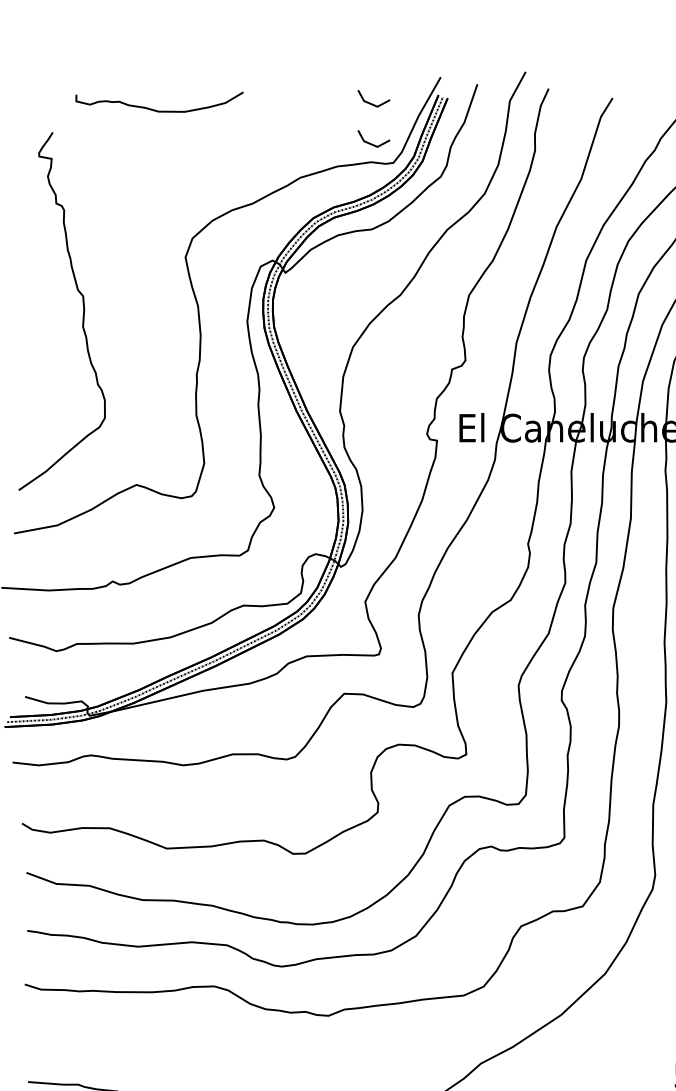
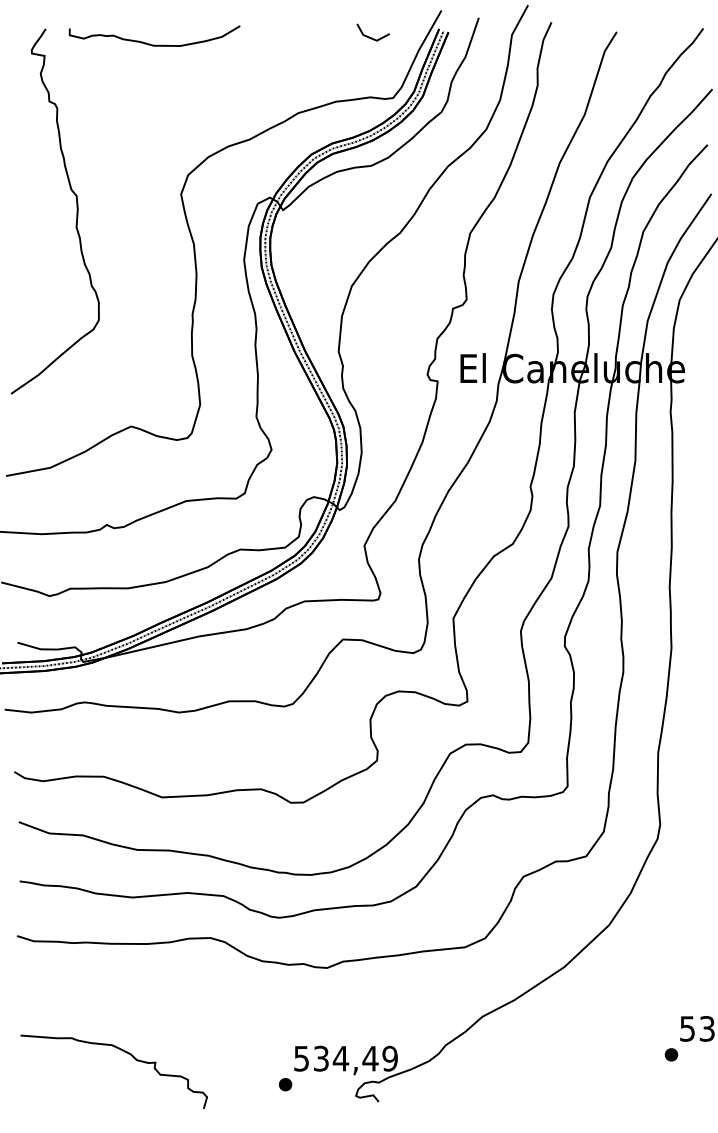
line: (370, 142) -> (369, 77), removed
curve: (82, 311) -> (76, 211), moved

